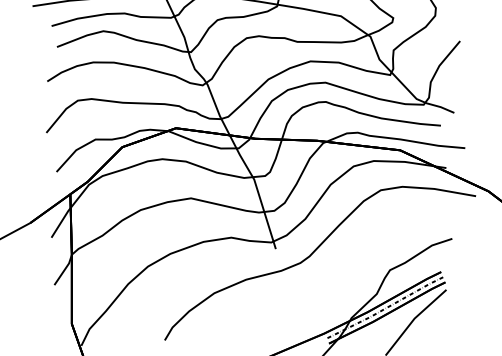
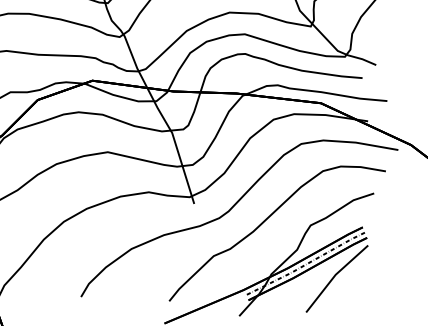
curve: (346, 265) -> (266, 220), added

